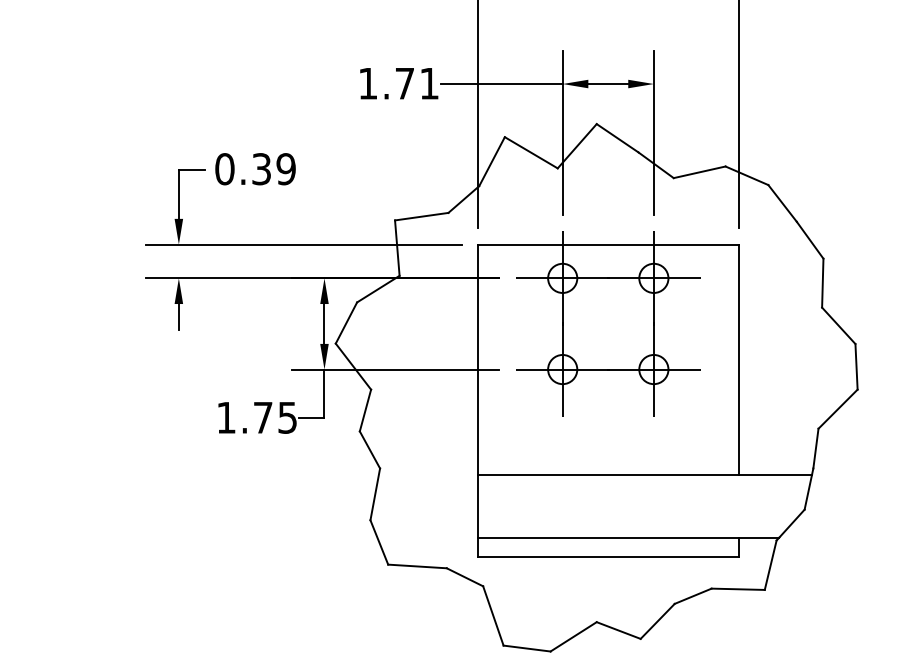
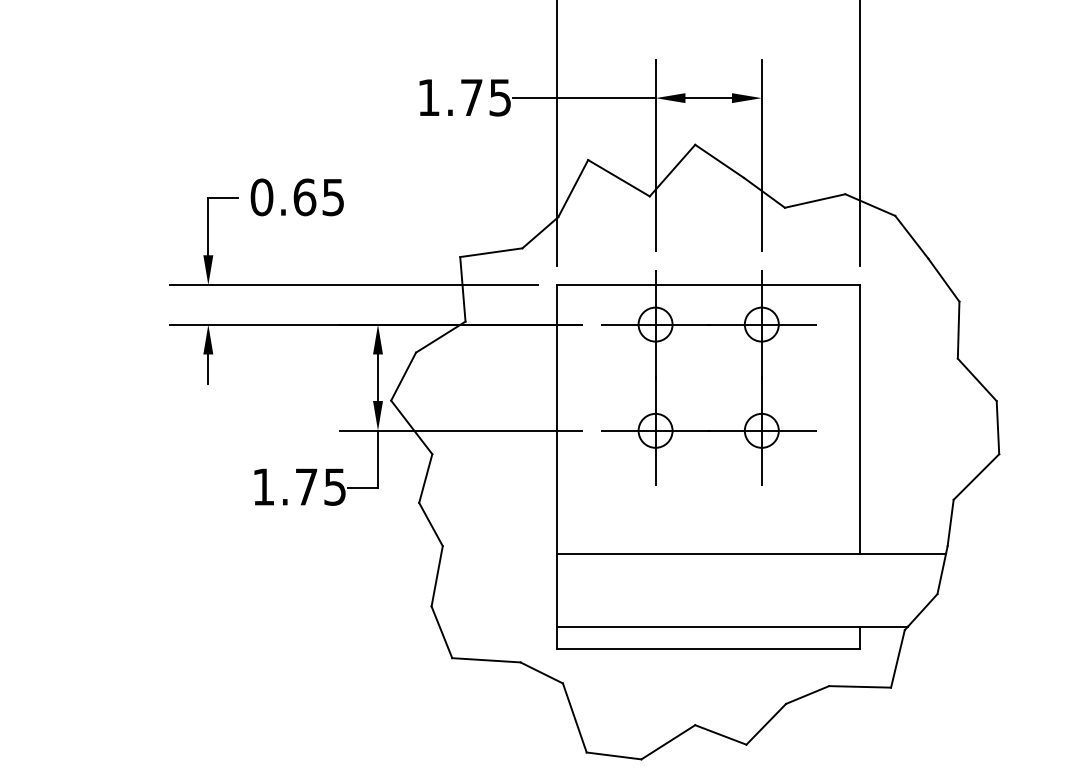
text: (428, 83) -> (499, 97), 1.71 -> 1.75
text: (273, 169) -> (318, 197), 0.39 -> 0.65

